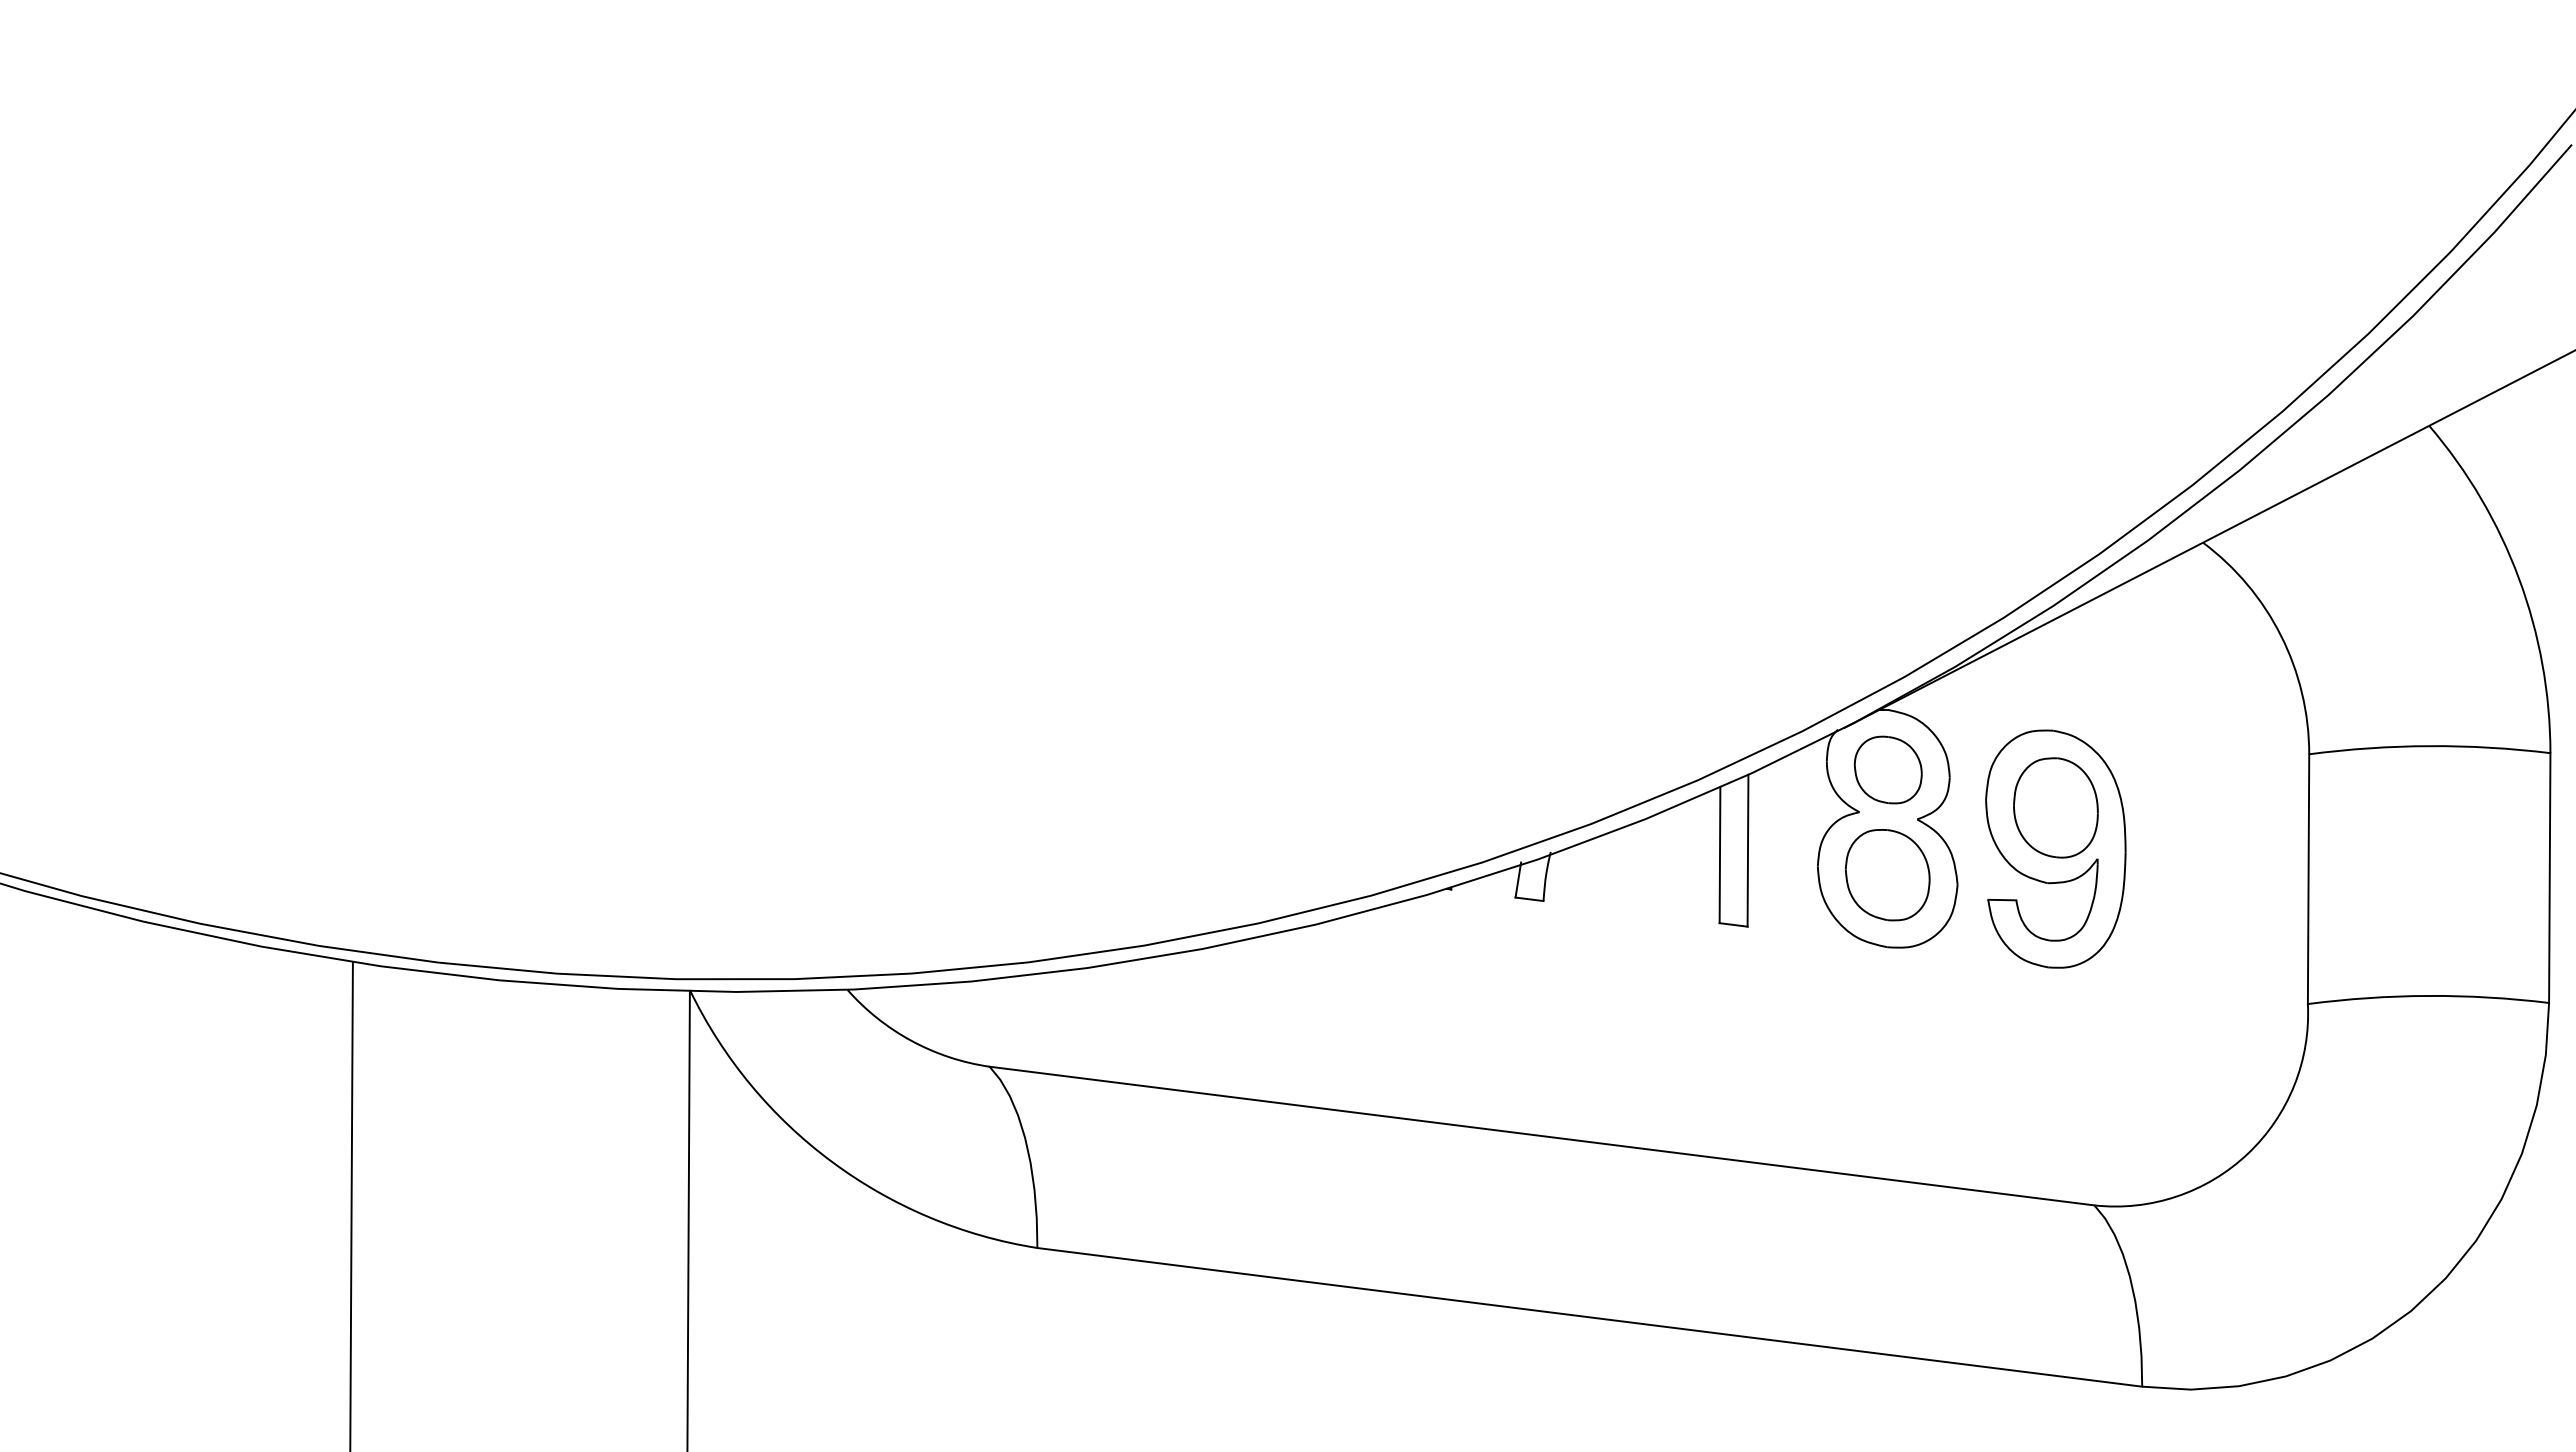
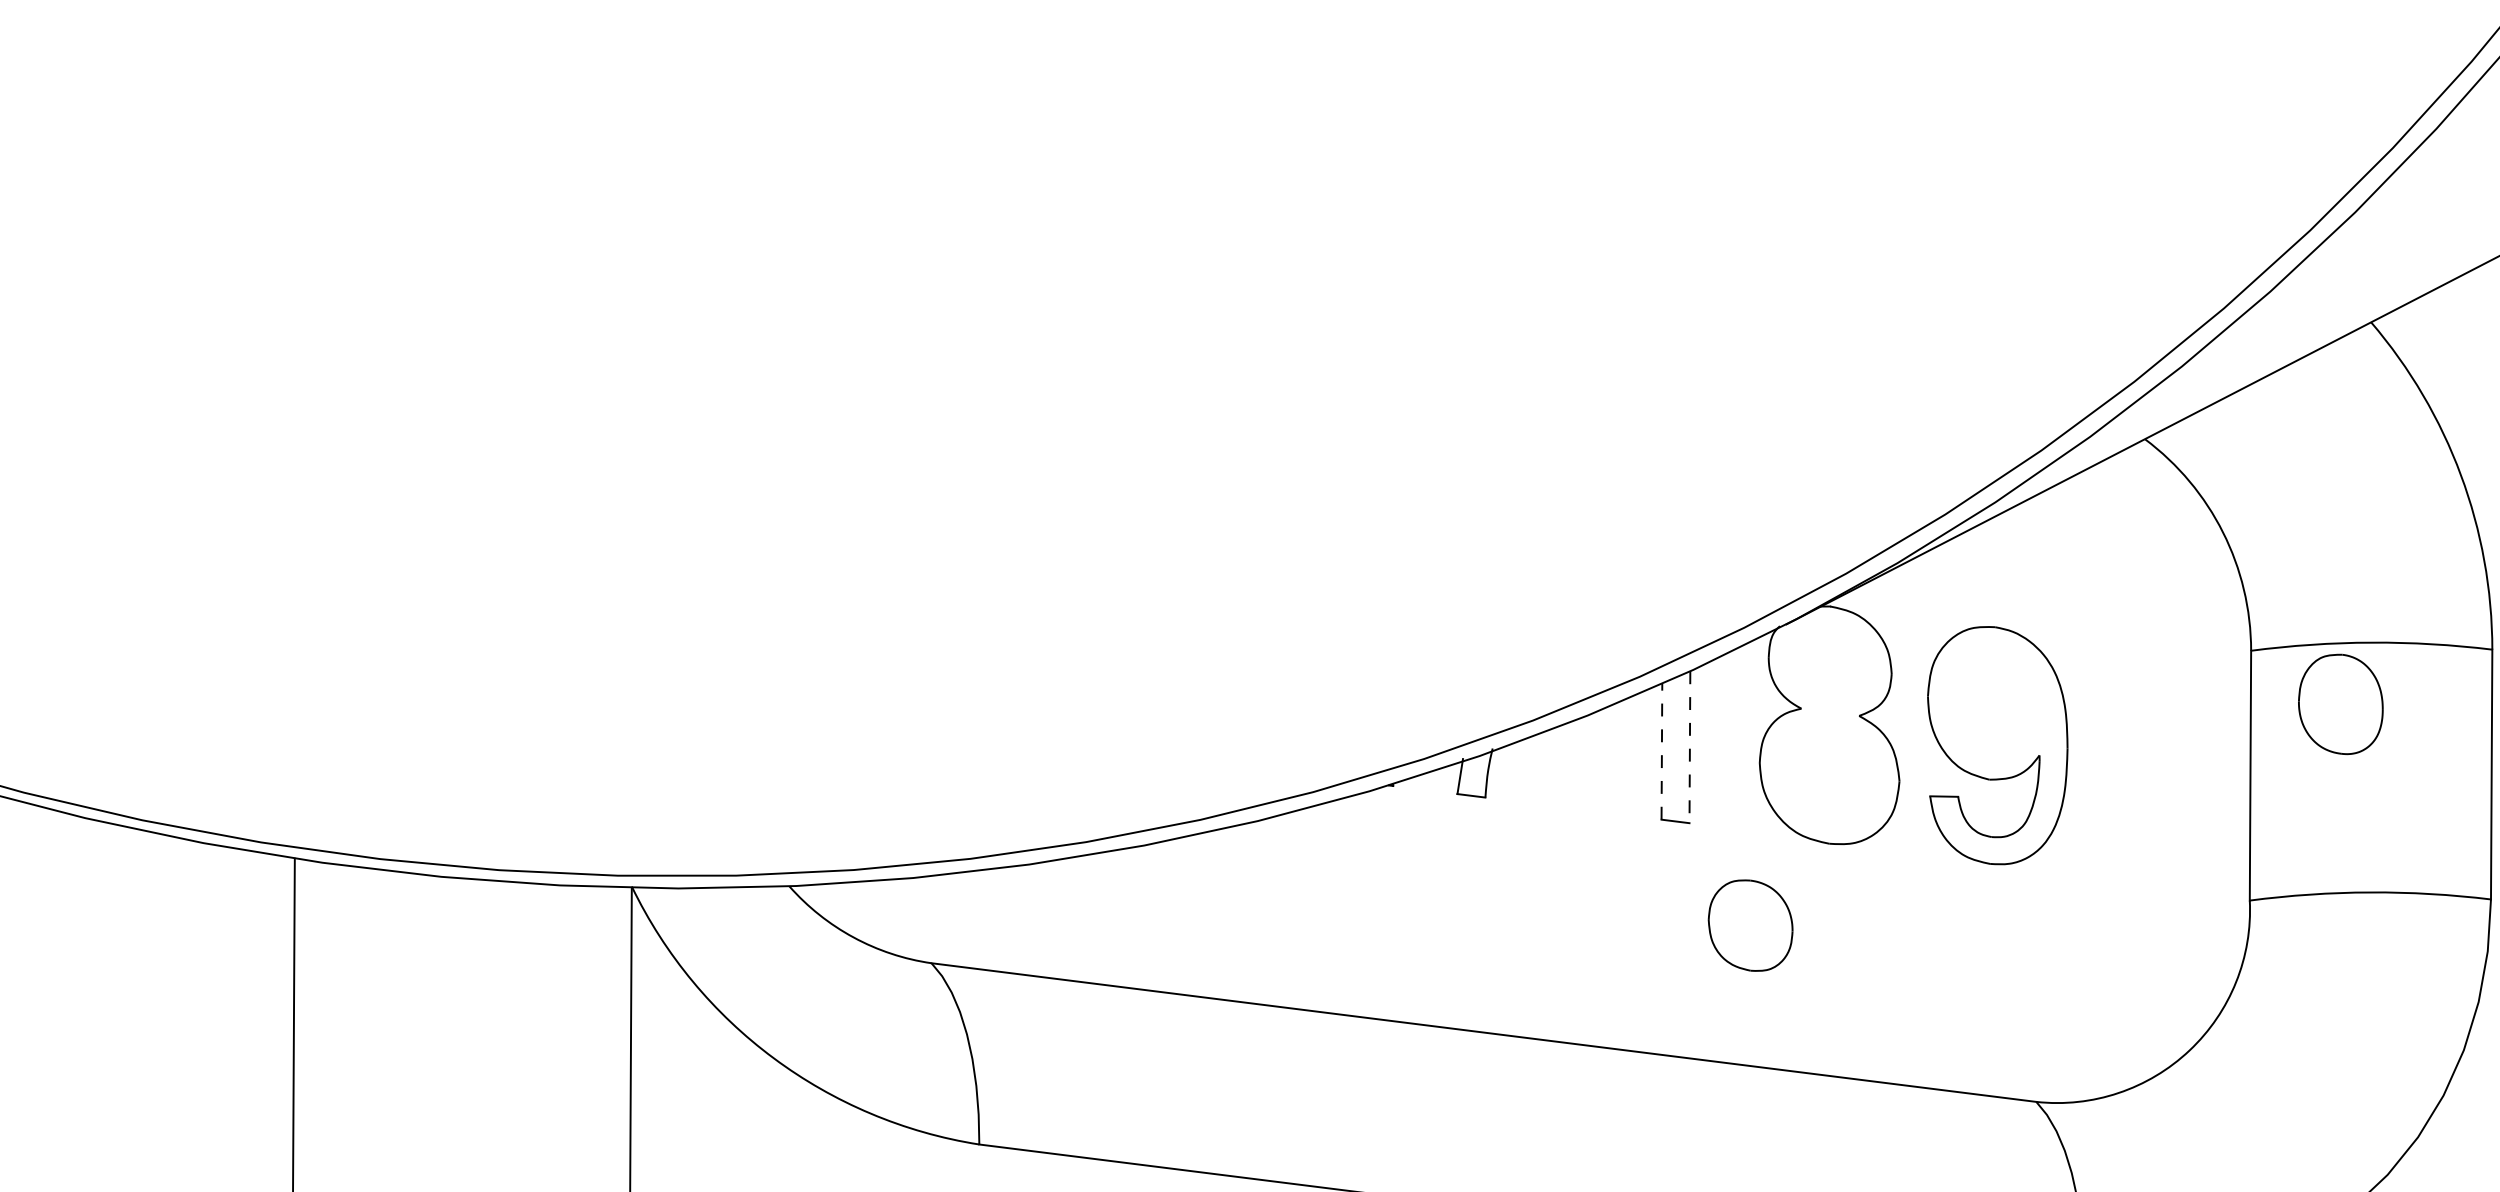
part: (1887, 769) -> (1829, 666), removed
part: (2055, 807) -> (2340, 704), moved
line: (1748, 850) -> (1690, 747), solid -> dashed
line: (1720, 855) -> (1662, 752), solid -> dashed
part: (1887, 875) -> (1750, 926), moved

